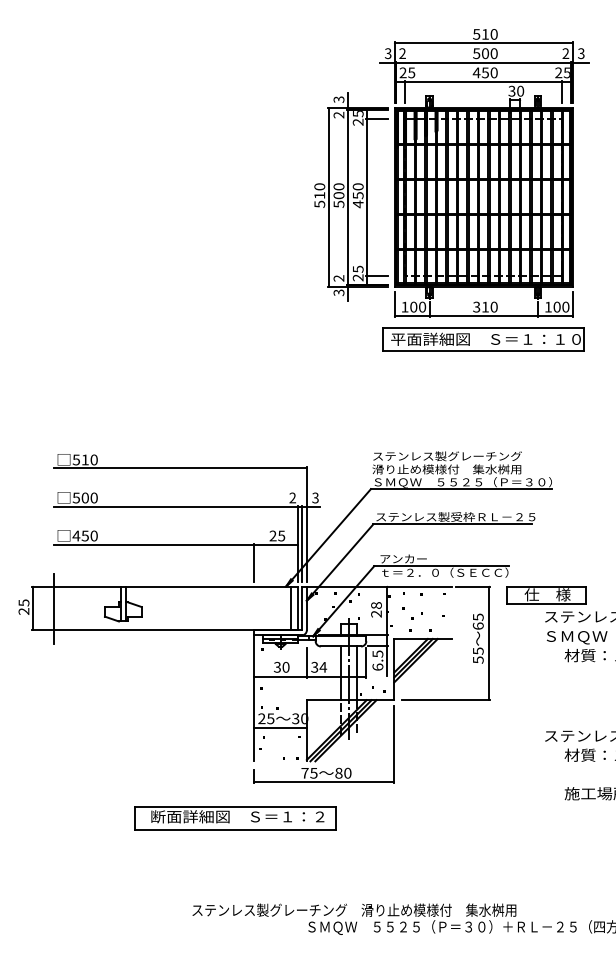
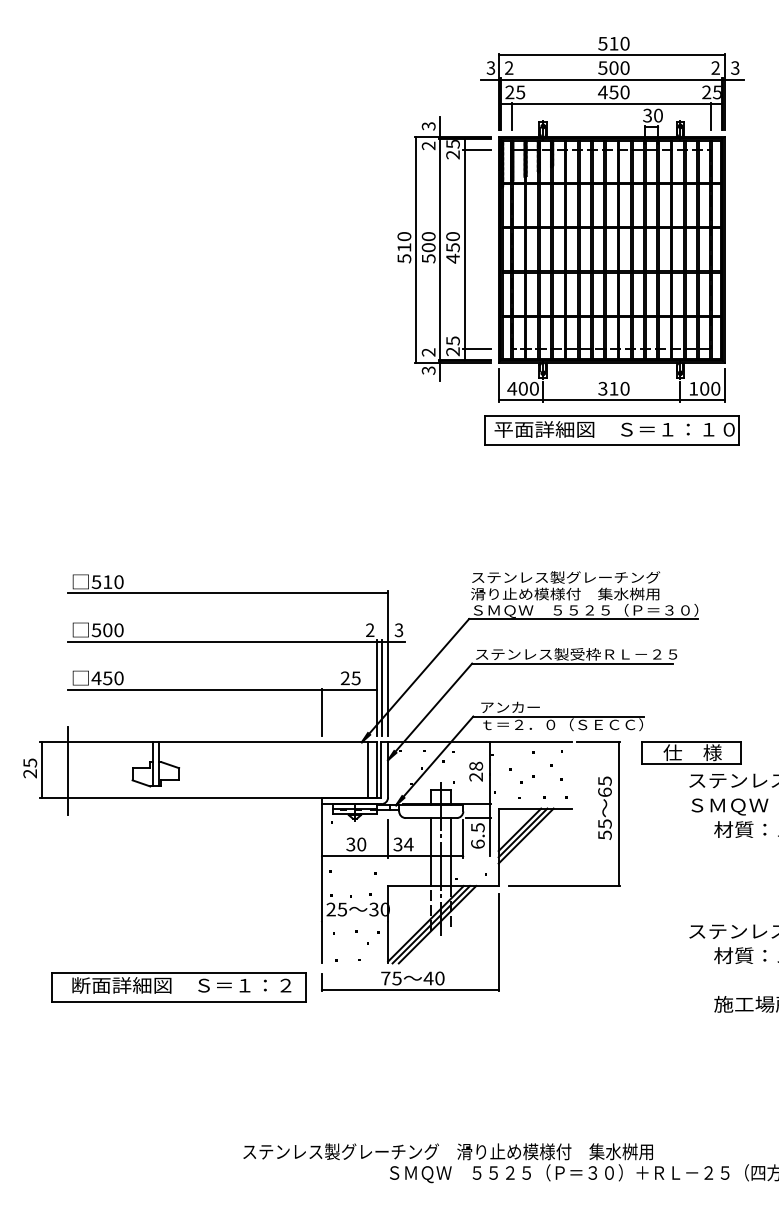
text: (404, 306) -> (511, 387), 100 -> 400
line: (280, 728) -> (354, 921), removed
text: (338, 772) -> (428, 977), 80 -> 40
part: (235, 818) -> (178, 987), moved

